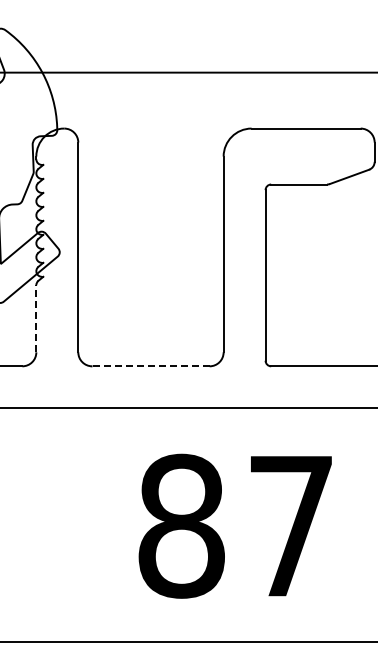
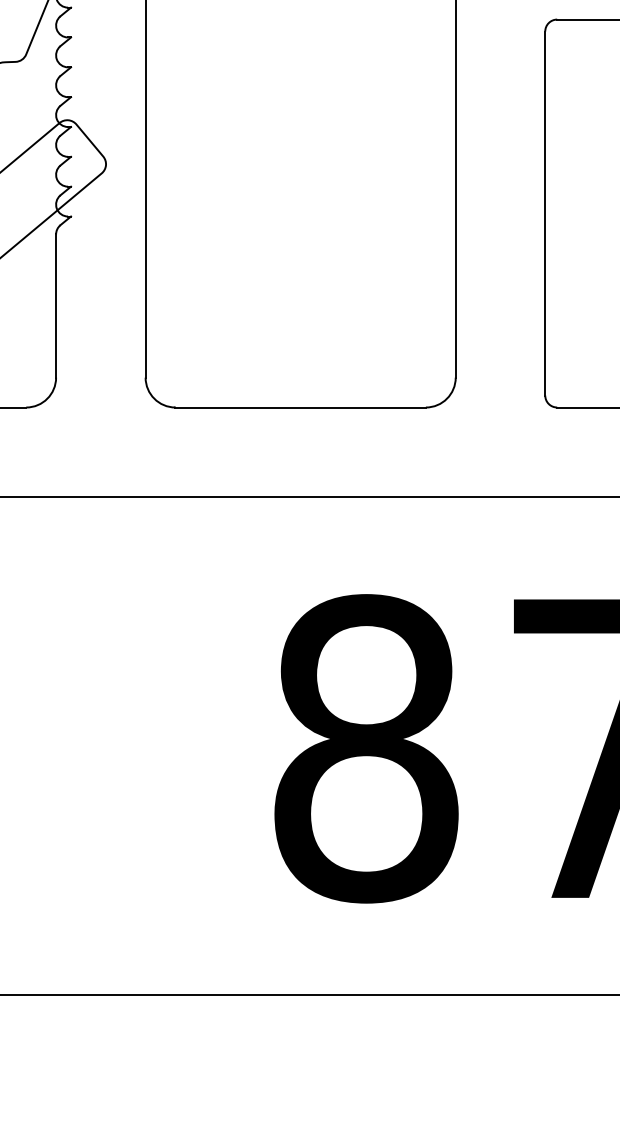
line: (36, 318) -> (56, 305), dashed -> solid
line: (150, 366) -> (299, 407), dashed -> solid

